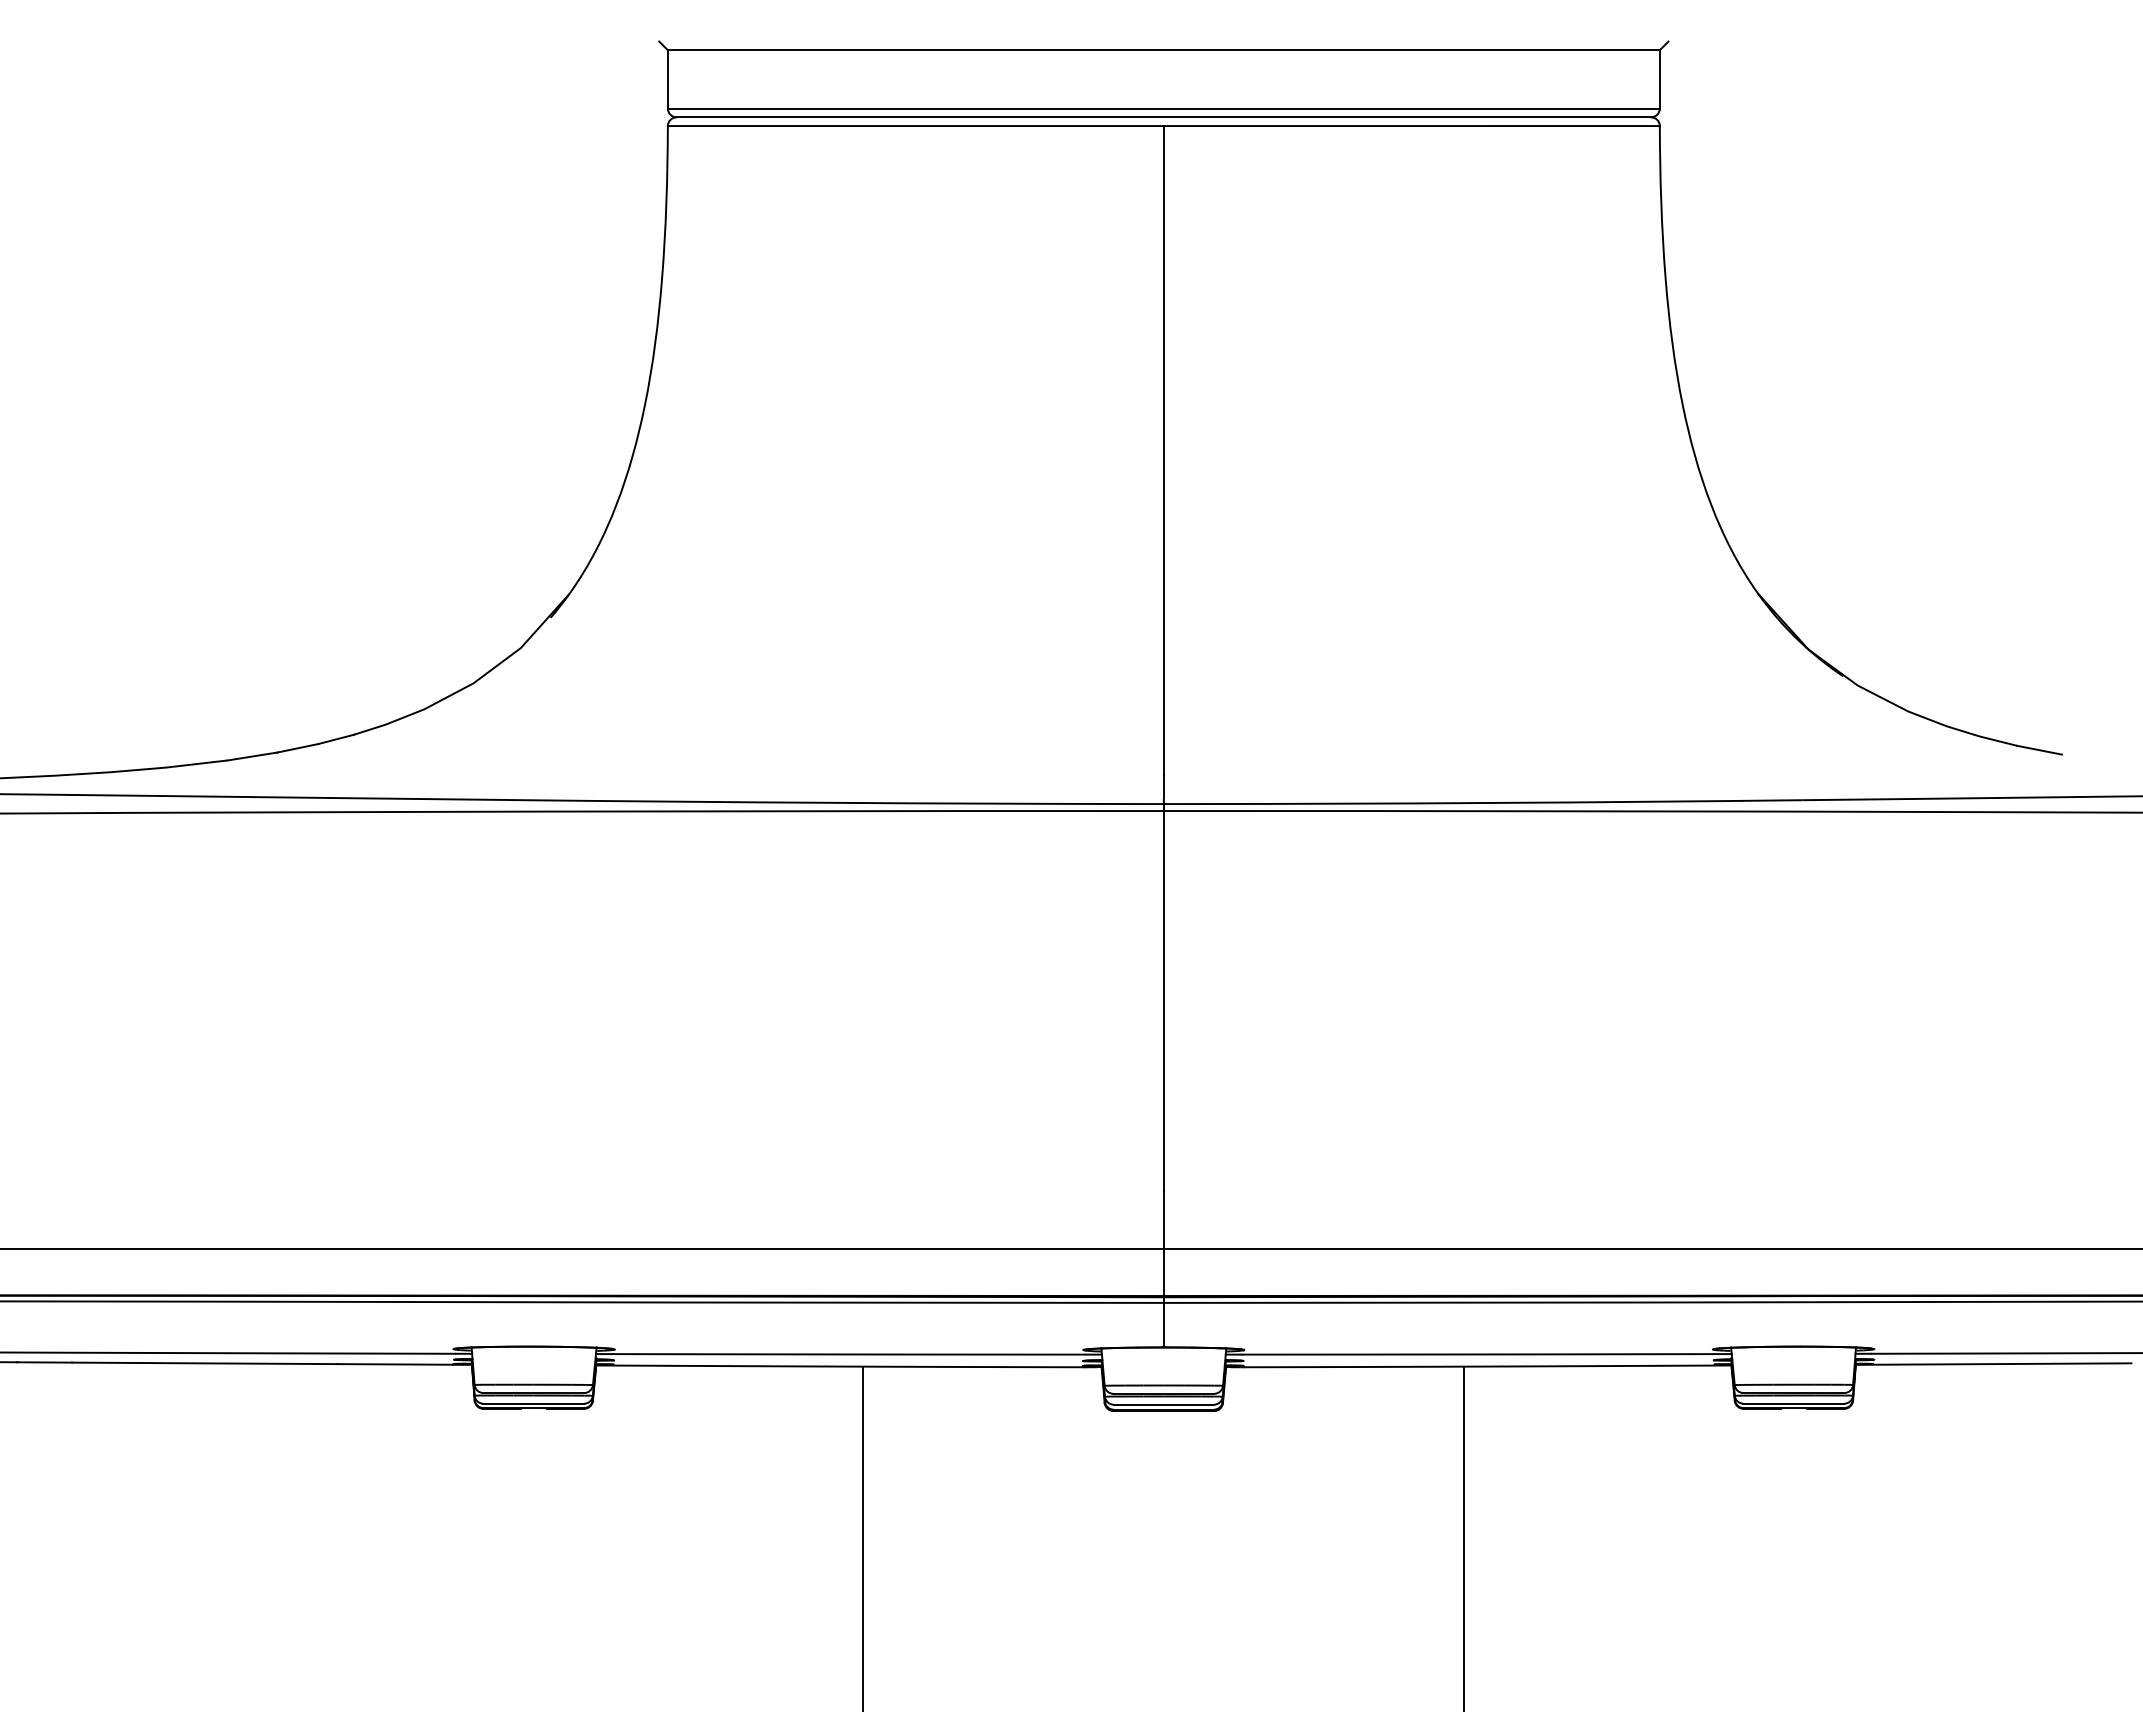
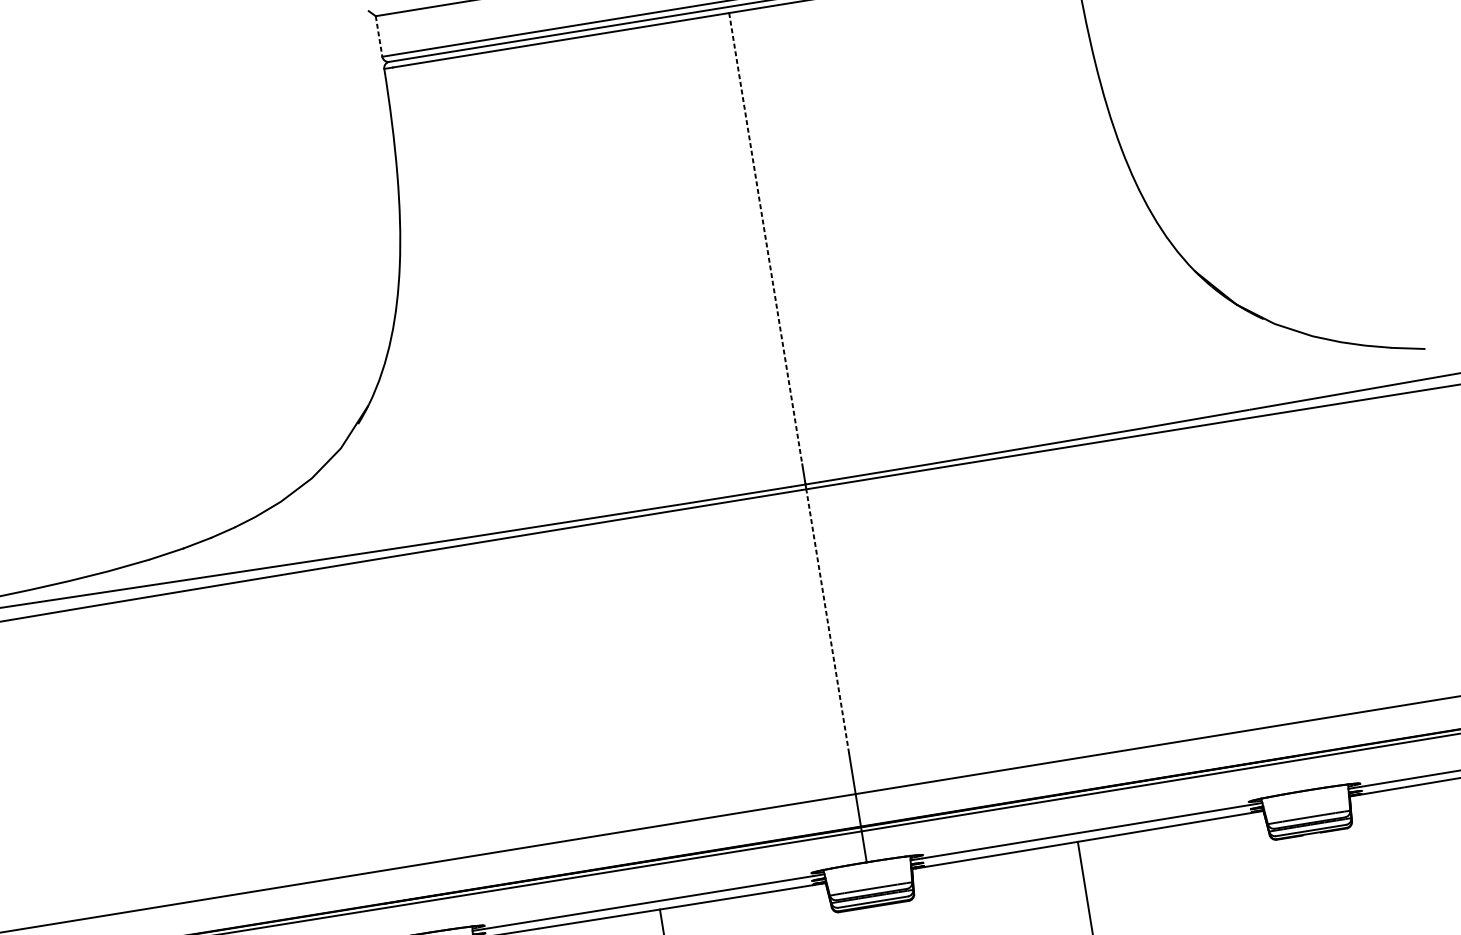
line: (667, 79) -> (378, 36), solid -> dashed
line: (1163, 450) -> (765, 238), solid -> dashed
line: (1163, 1000) -> (827, 621), solid -> dashed

